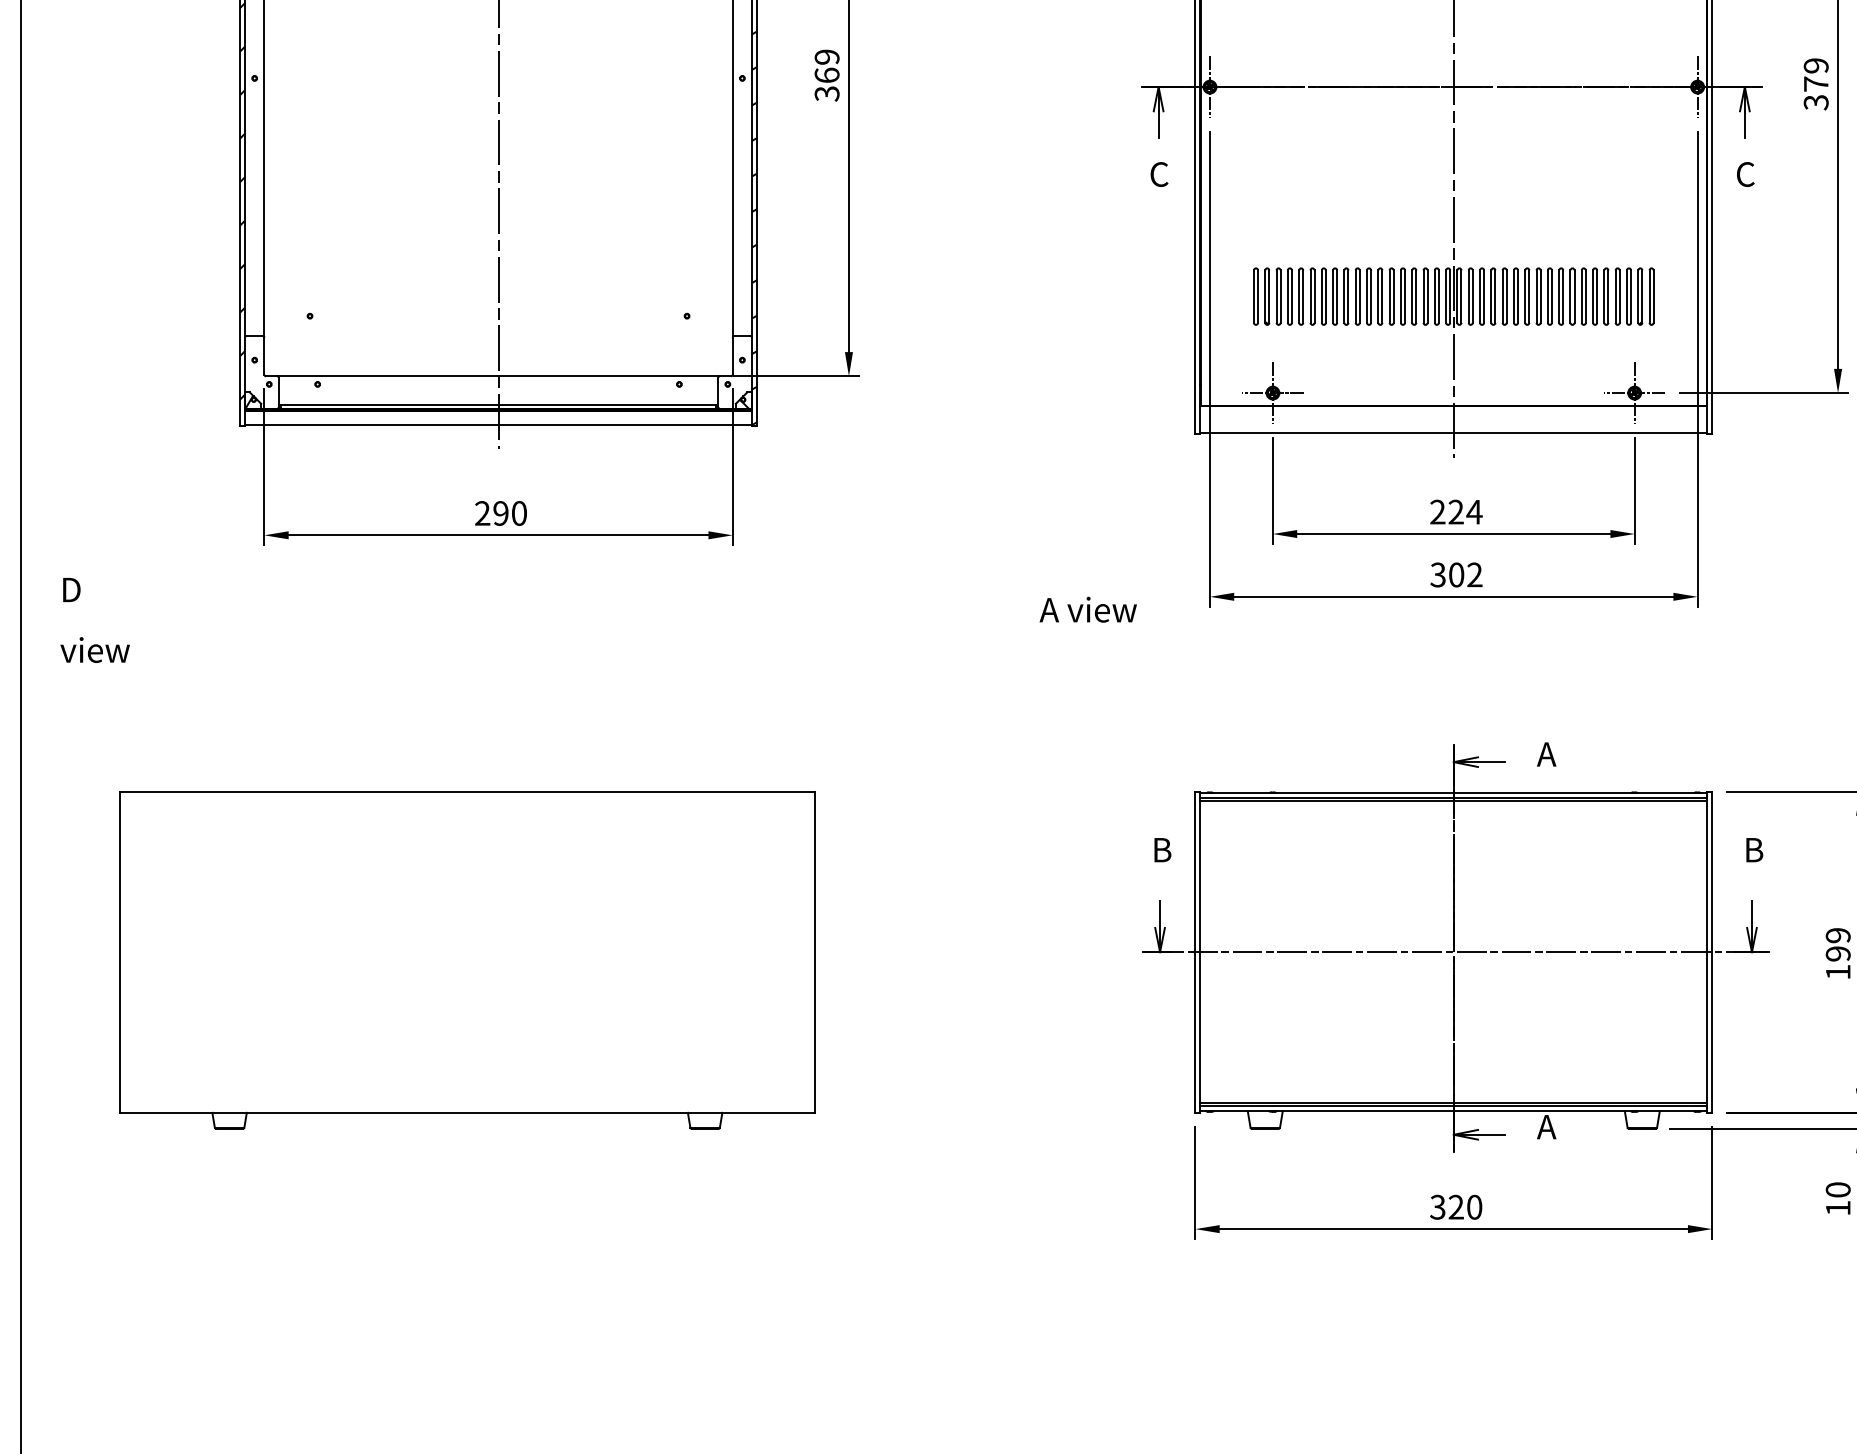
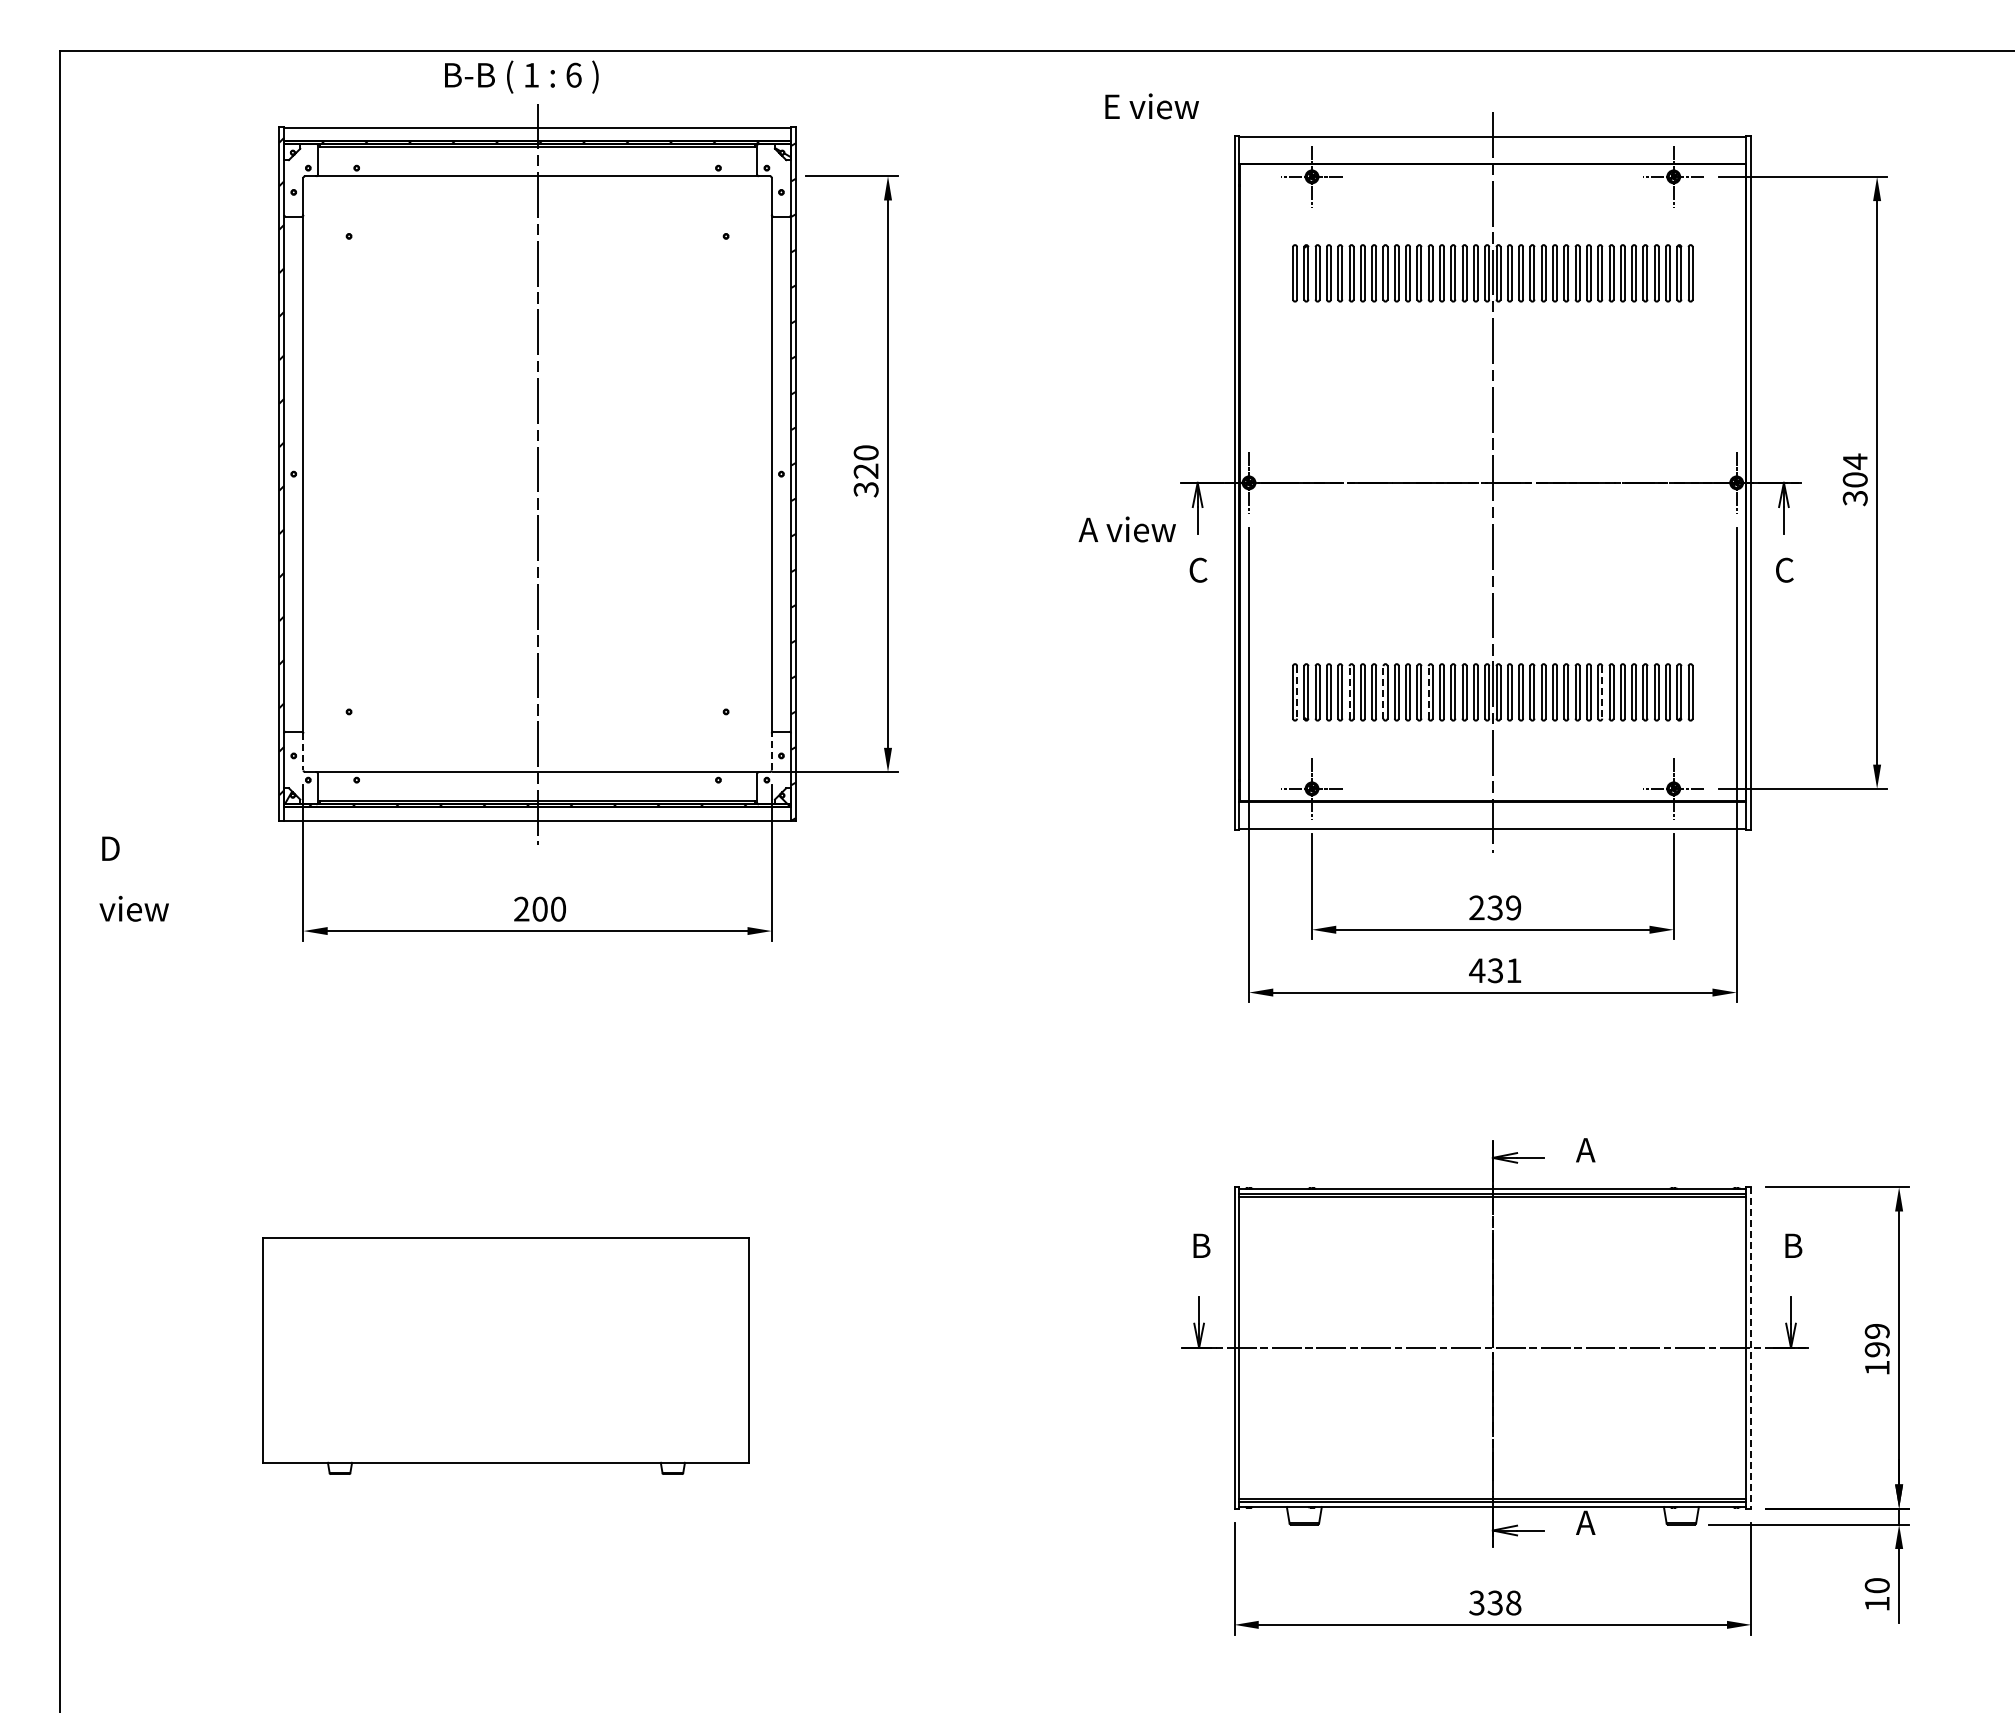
text: (826, 65) -> (865, 461), 369 -> 320
text: (1815, 74) -> (1854, 470), 379 -> 304
line: (1310, 295) -> (1349, 691), solid -> dashed
line: (1344, 295) -> (1383, 691), solid -> dashed
line: (1389, 295) -> (1428, 691), solid -> dashed
line: (1258, 296) -> (1297, 692), solid -> dashed
line: (1563, 296) -> (1602, 692), solid -> dashed
line: (264, 355) -> (303, 751), solid -> dashed
line: (732, 355) -> (771, 751), solid -> dashed
text: (1465, 511) -> (1504, 907), 224 -> 239
text: (500, 512) -> (539, 908), 290 -> 200
text: (1456, 574) -> (1495, 970), 302 -> 431
text: (1087, 609) -> (1126, 529), moved
text: (94, 619) -> (133, 878), moved
line: (1712, 951) -> (1751, 1347), solid -> dashed
part: (467, 959) -> (506, 1355), size x0.7
text: (1465, 1207) -> (1504, 1603), 320 -> 338

